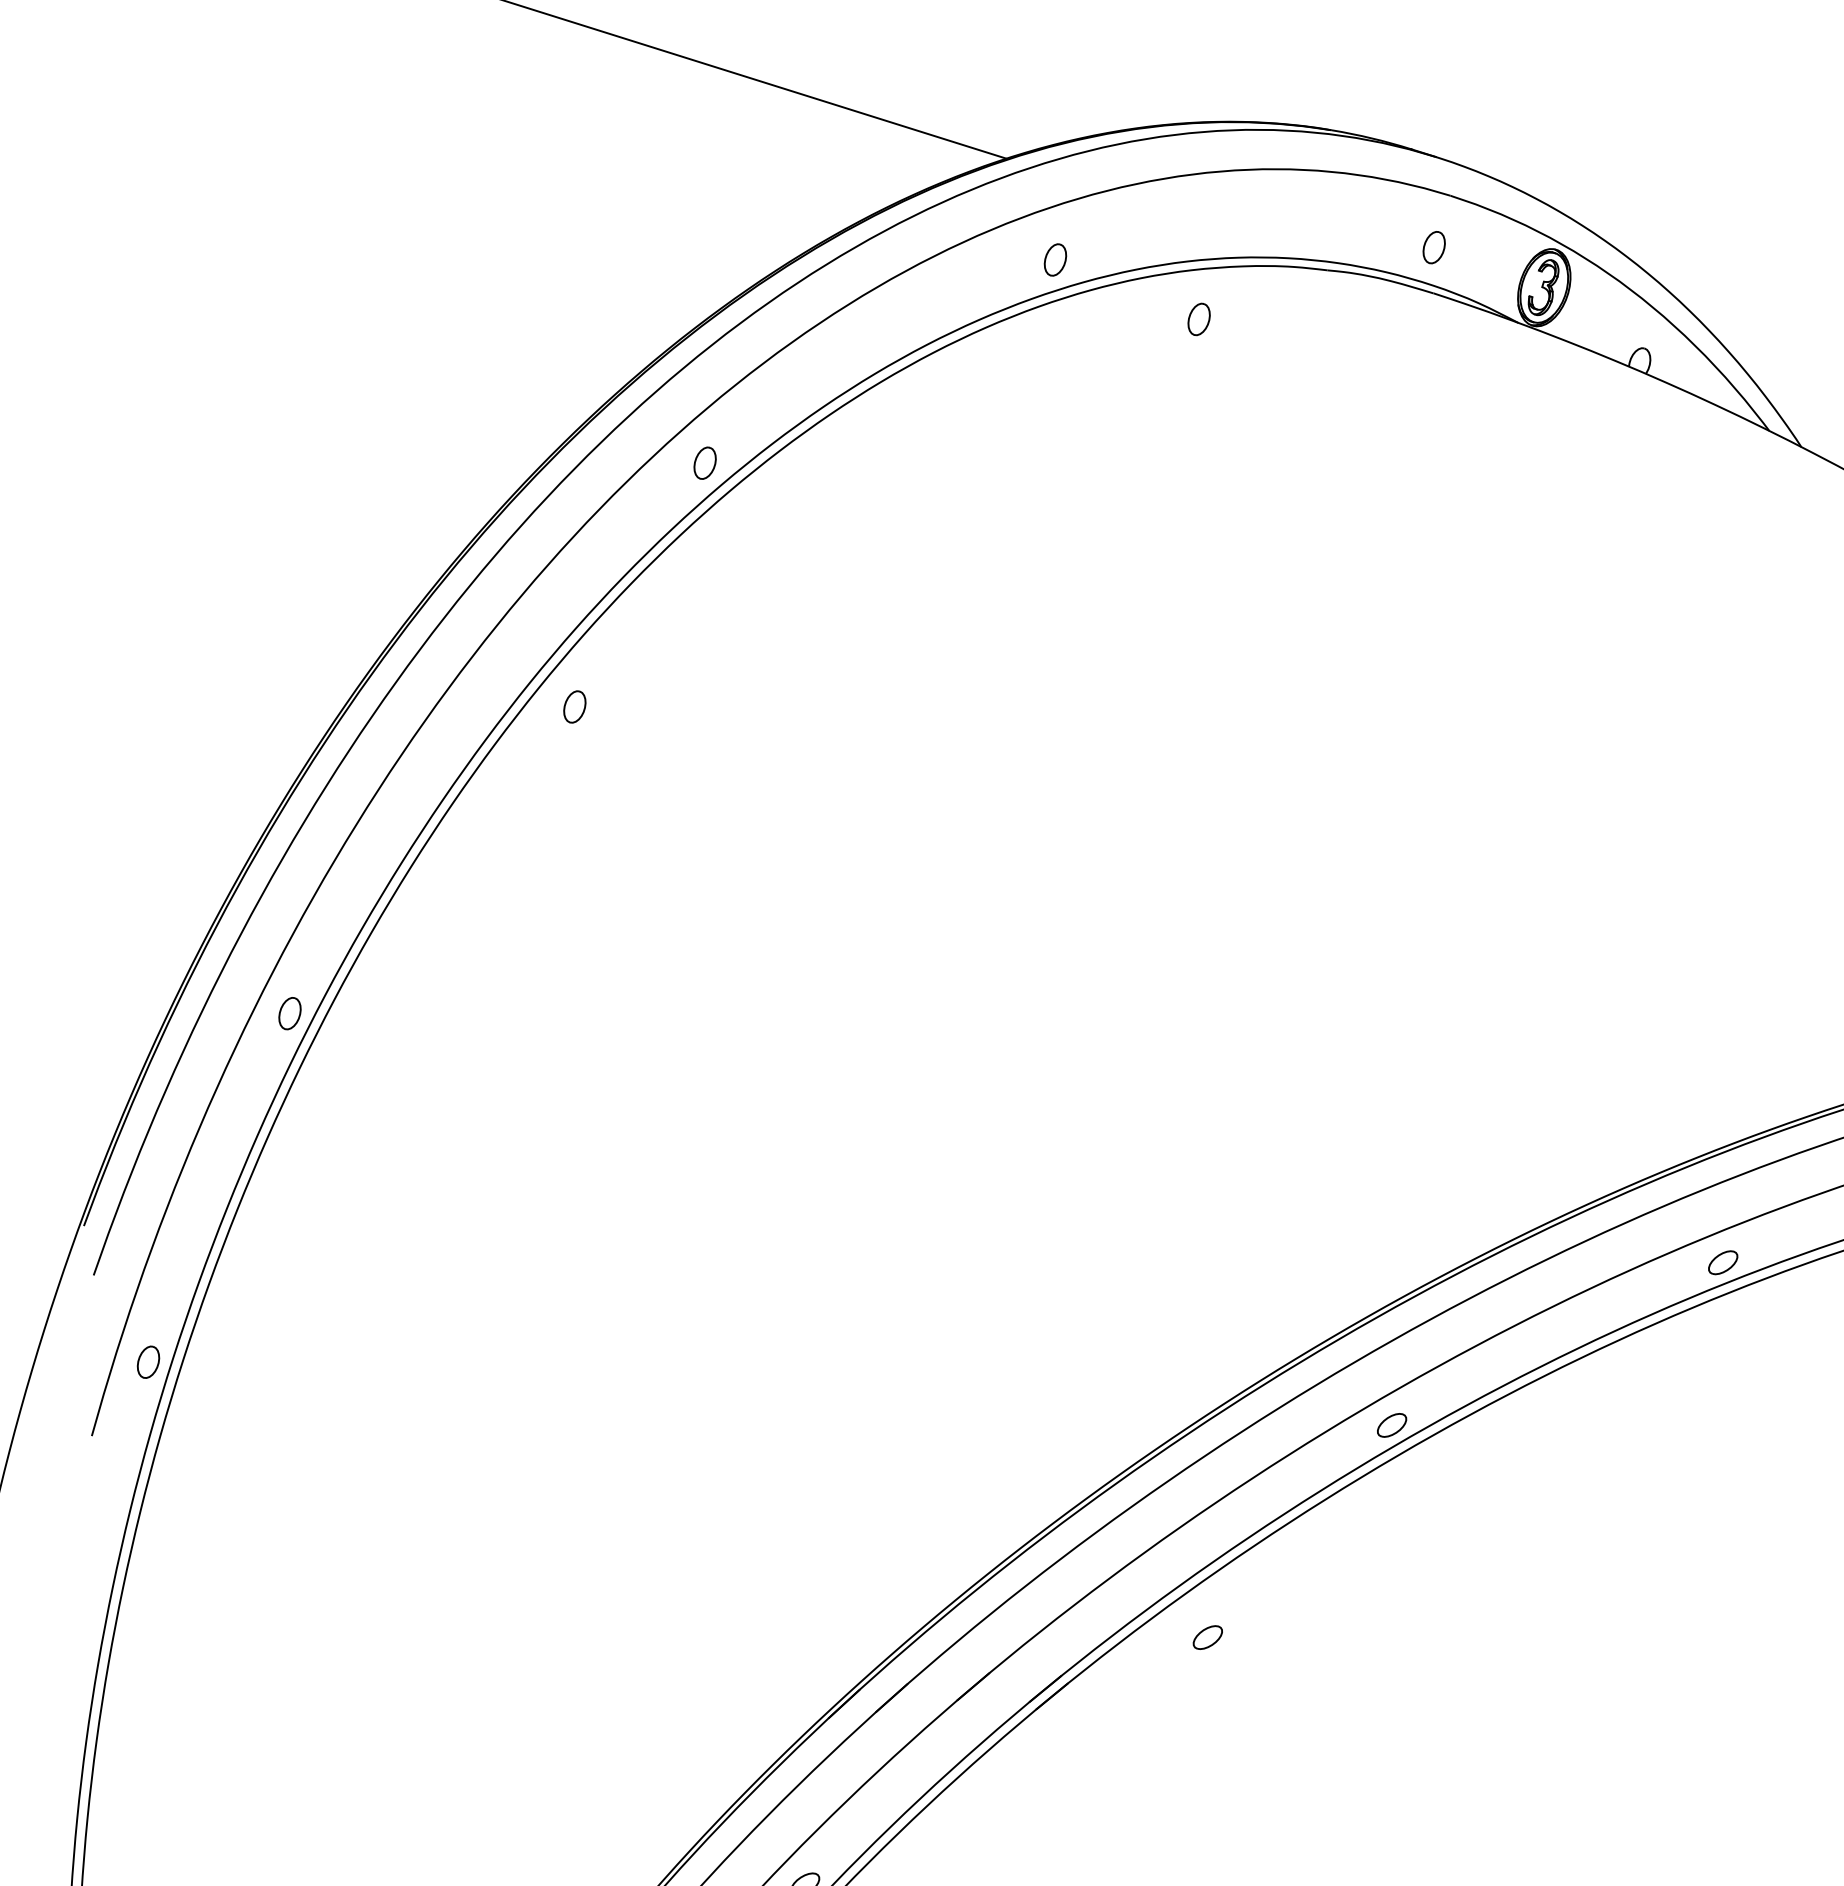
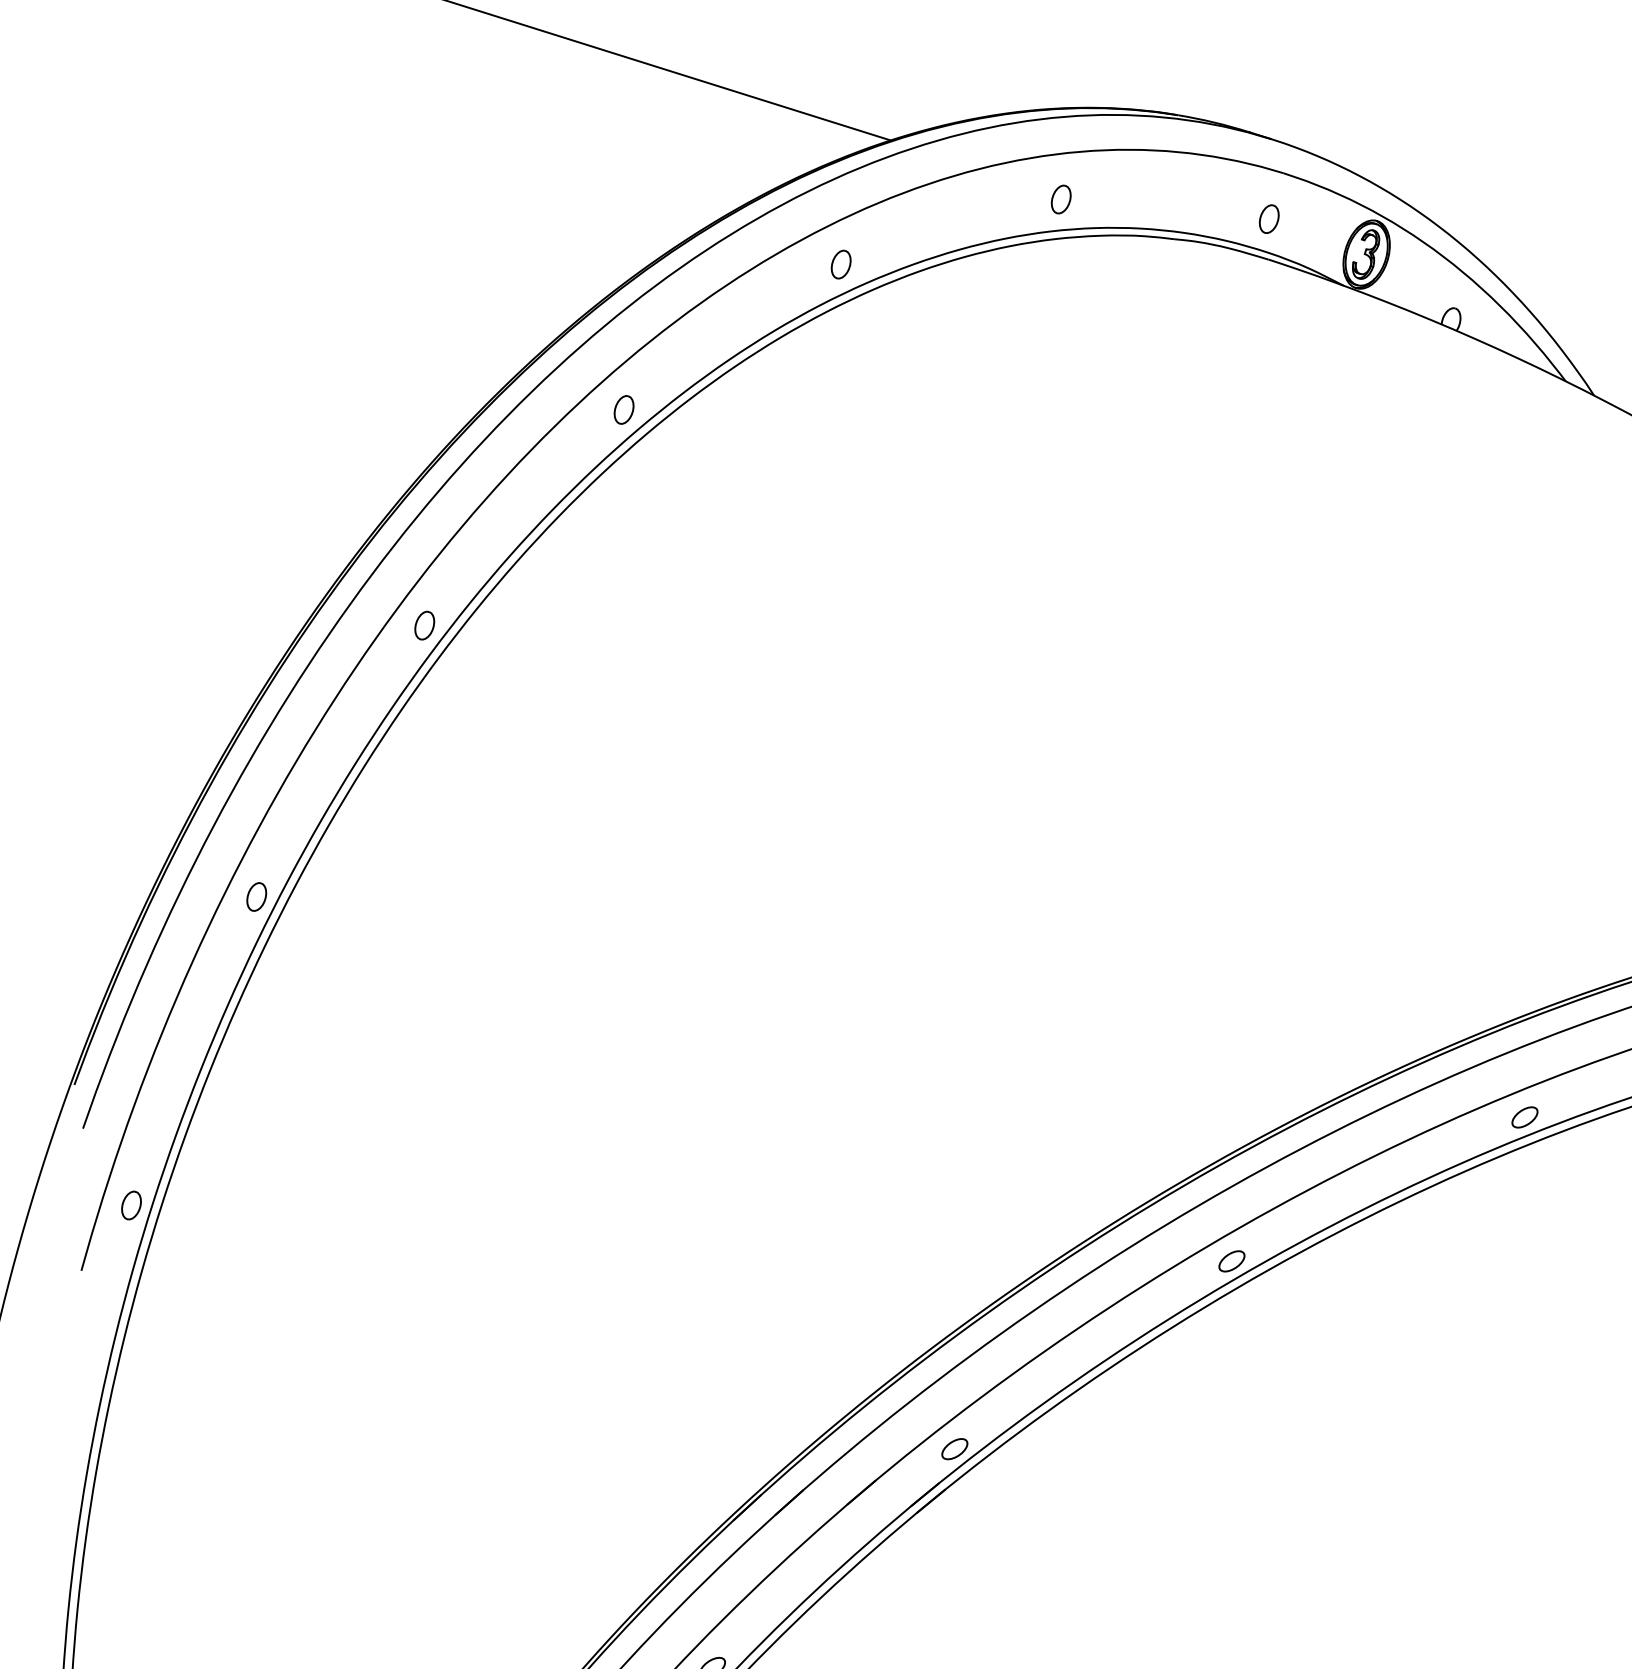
part: (1055, 259) -> (841, 264), moved
part: (1198, 319) -> (1060, 199), moved
part: (574, 706) -> (424, 625), moved
part: (1207, 1637) -> (954, 1449), moved

